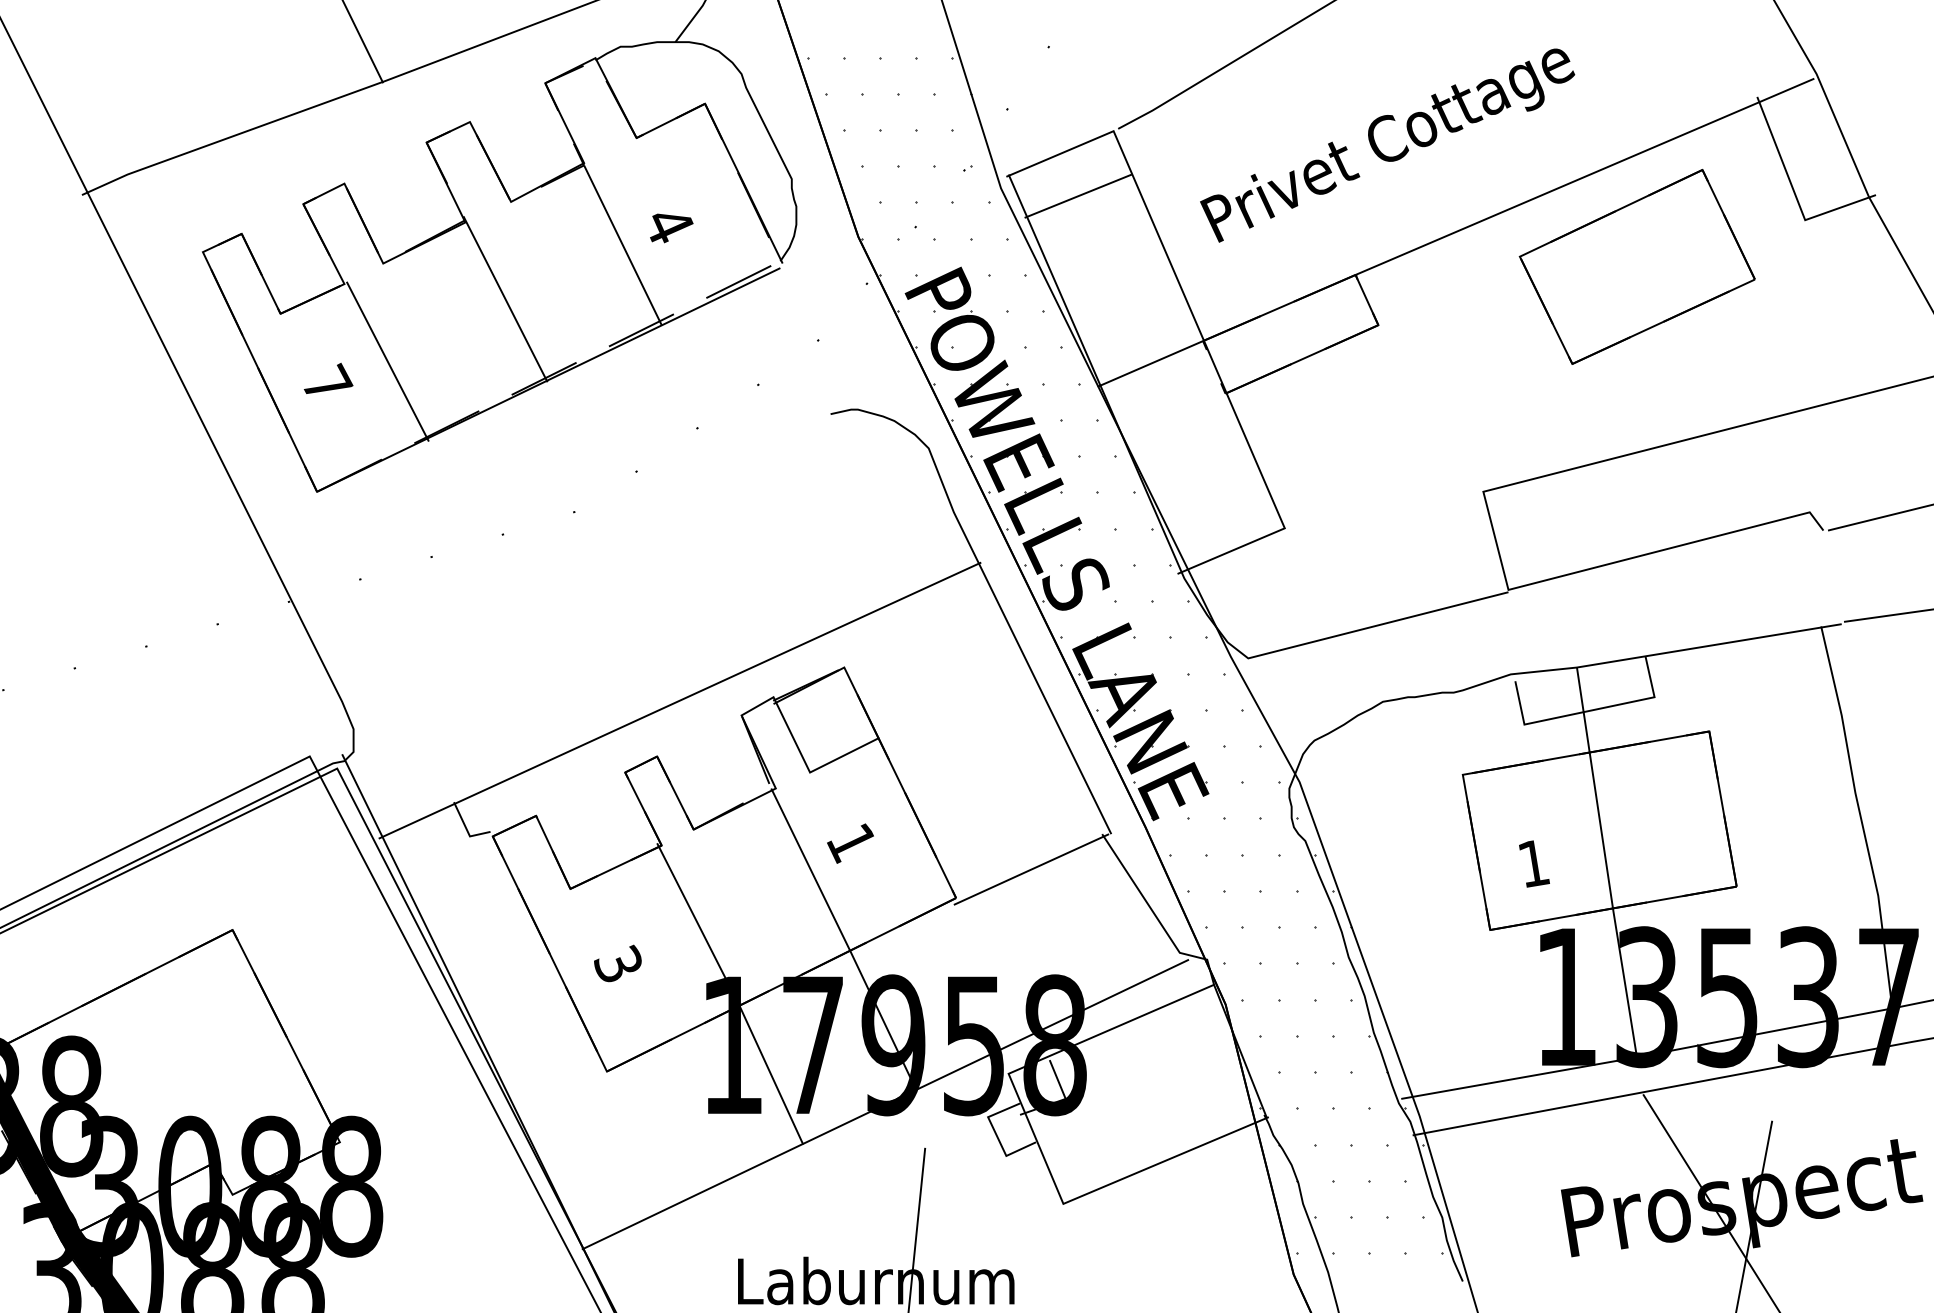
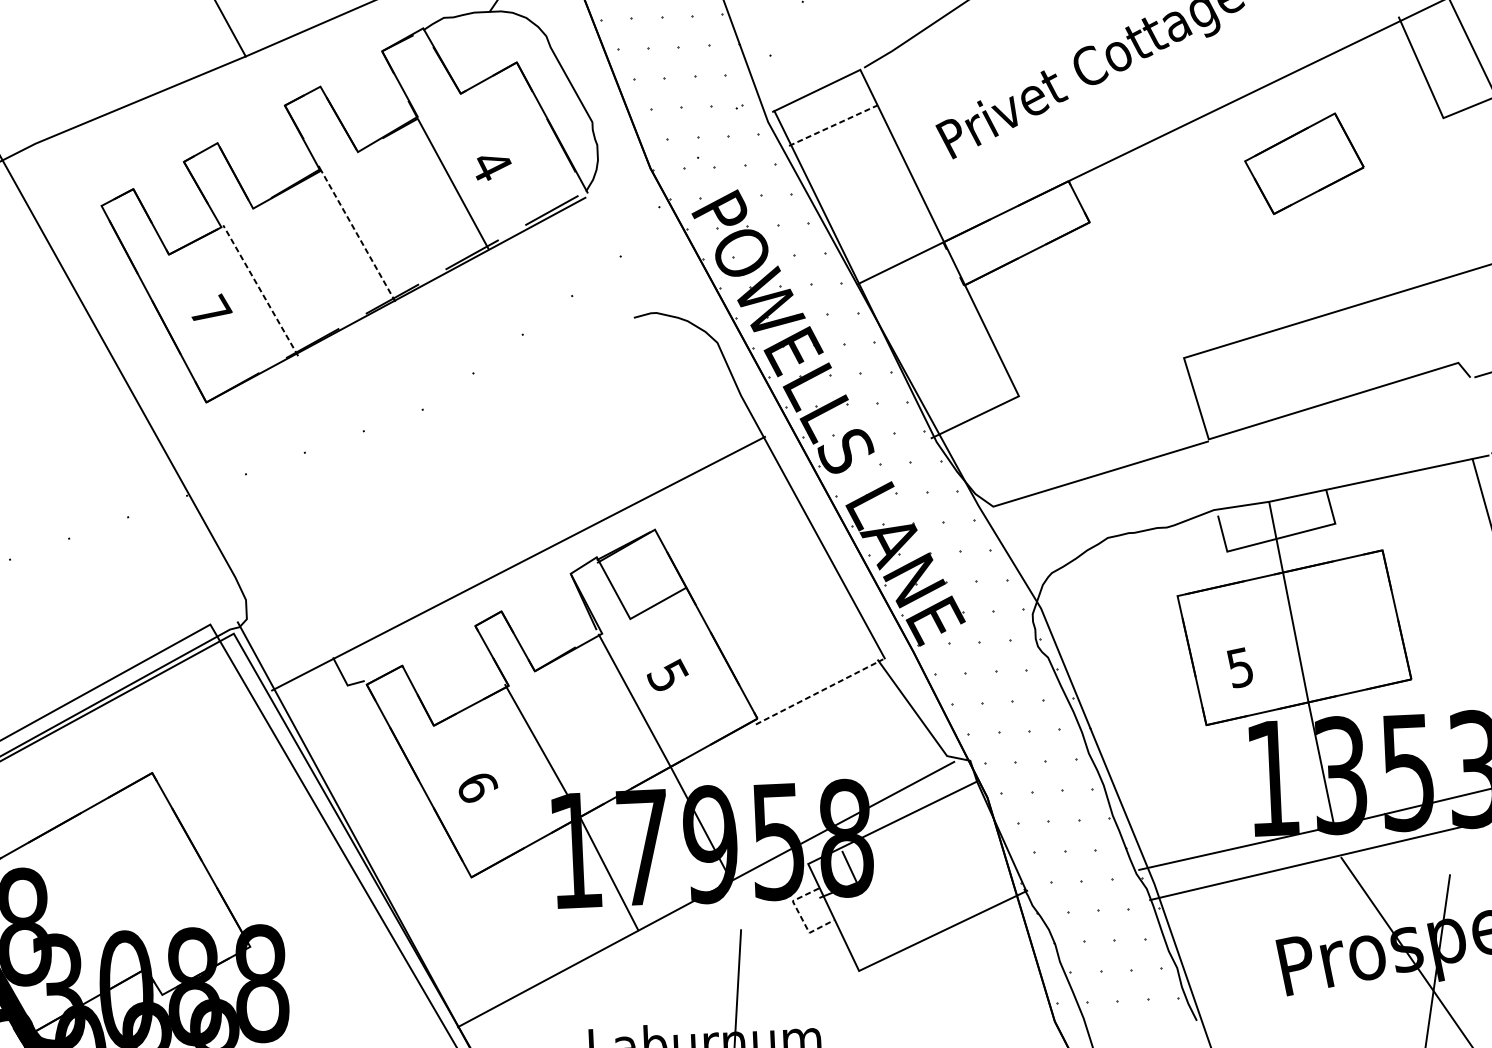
line: (1078, 196) -> (833, 125), solid -> dashed
part: (1636, 266) -> (1303, 163), size x0.6
line: (506, 301) -> (357, 235), solid -> dashed
line: (387, 361) -> (260, 290), solid -> dashed
text: (851, 842) -> (667, 676), 1 -> 5
text: (1533, 863) -> (1240, 667), 1 -> 5
line: (1031, 869) -> (819, 691), solid -> dashed
text: (618, 963) -> (477, 786), 3 -> 6
line: (997, 1136) -> (801, 916), solid -> dashed

